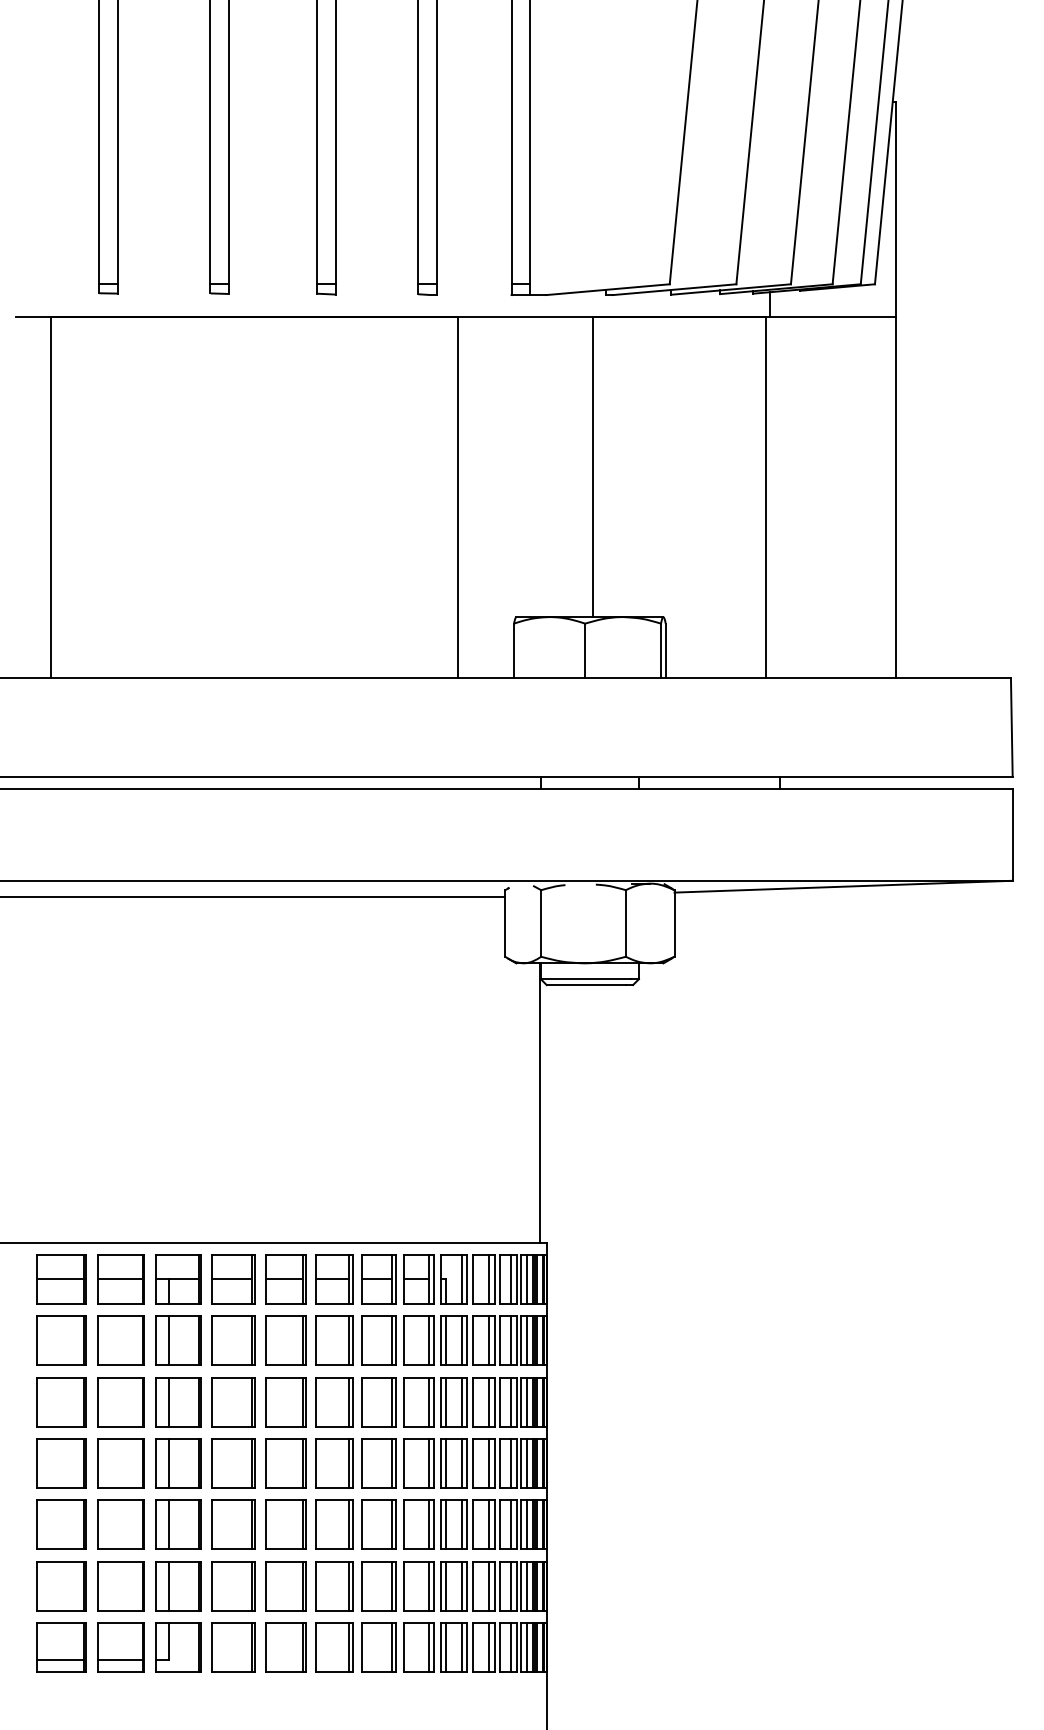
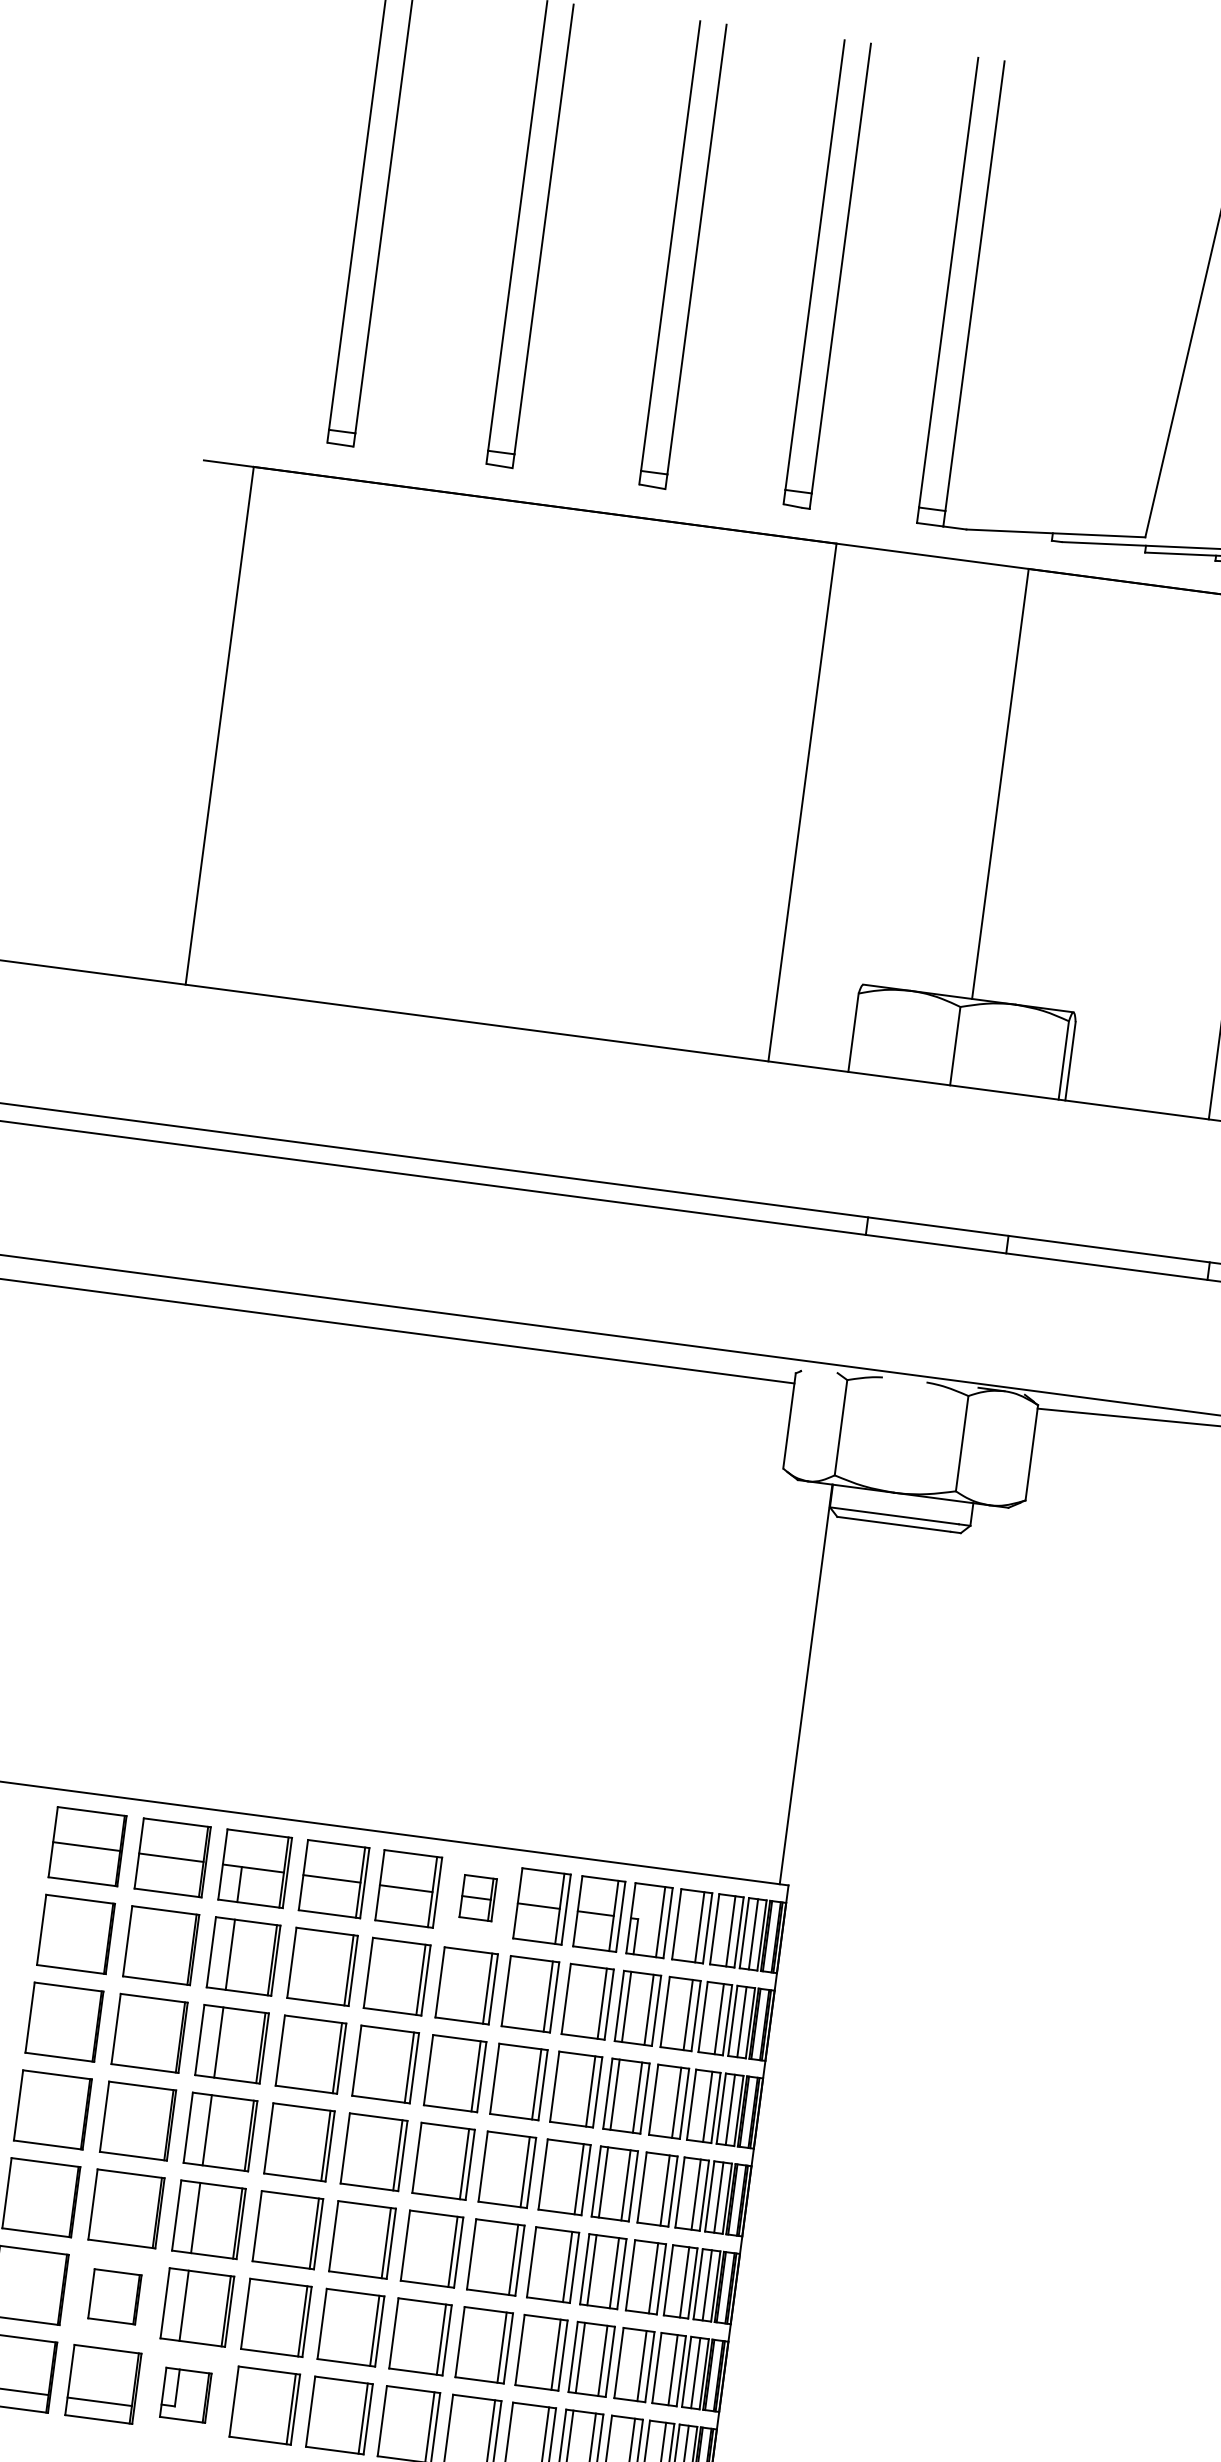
part: (334, 1279) -> (478, 1898), size x0.6
part: (120, 1586) -> (114, 2297), size x0.7
part: (178, 1647) -> (185, 2395), size x0.7

